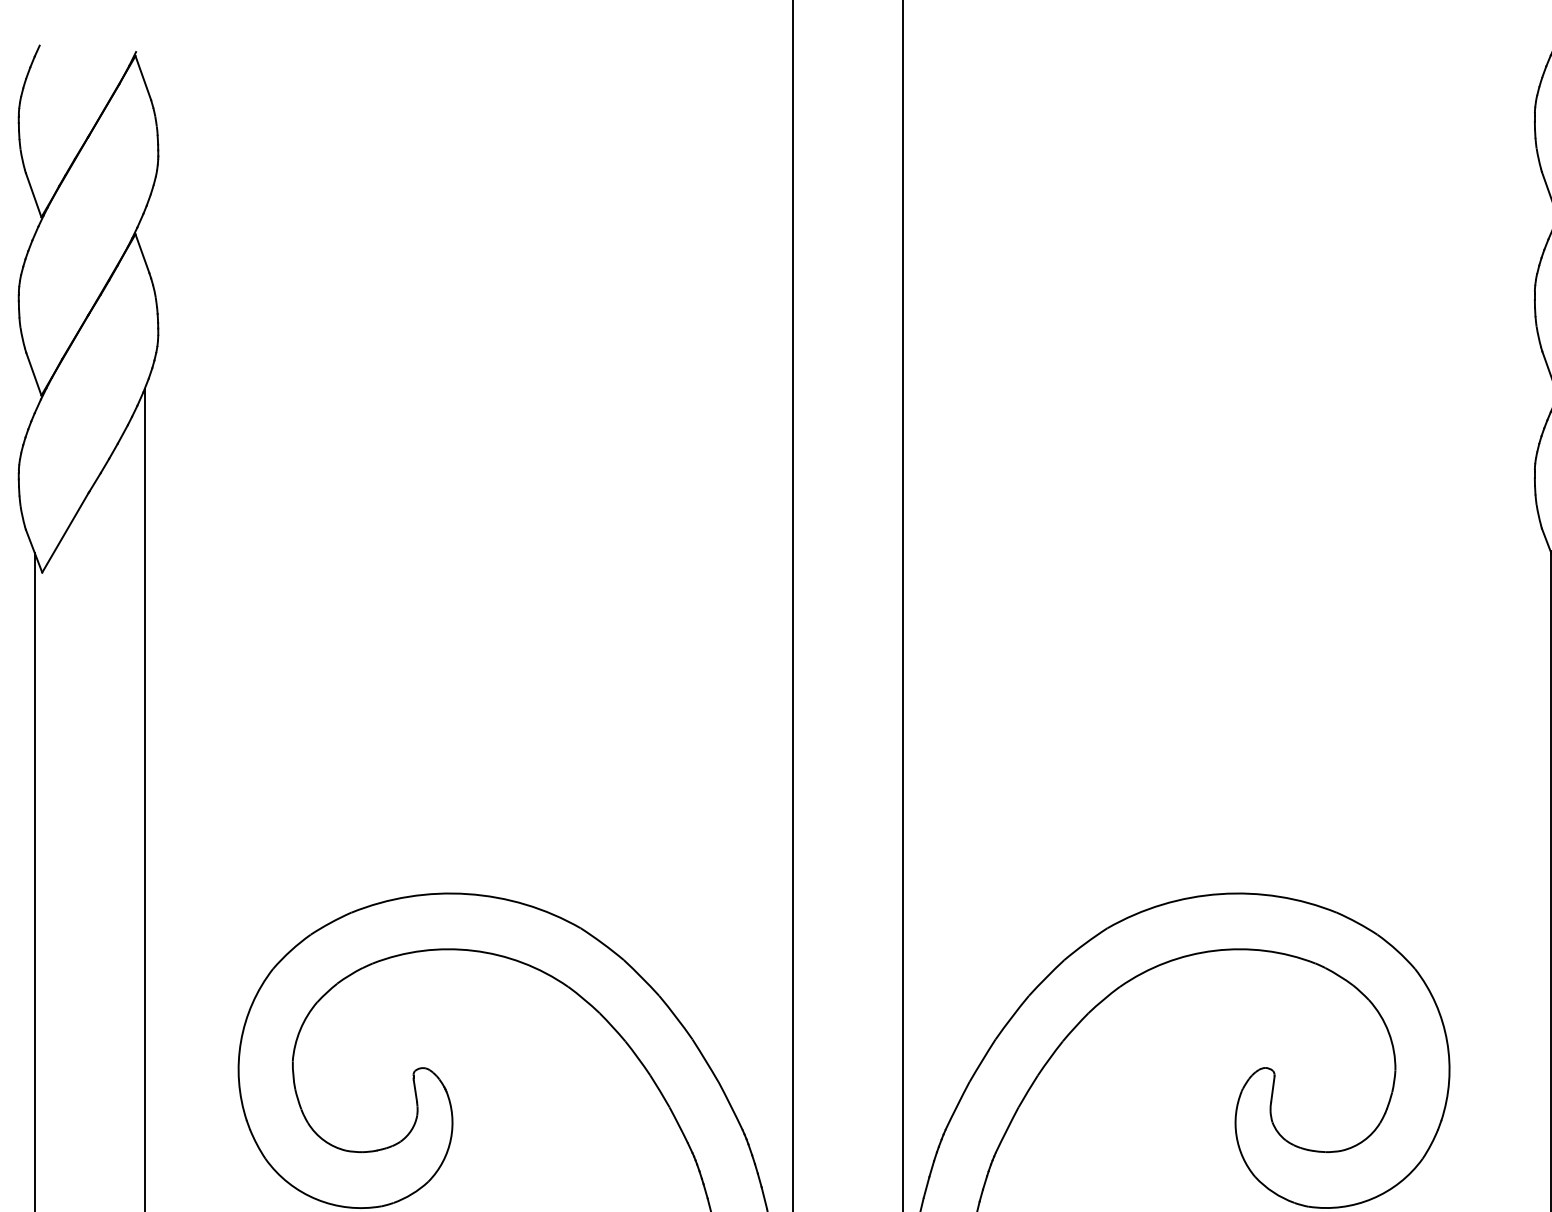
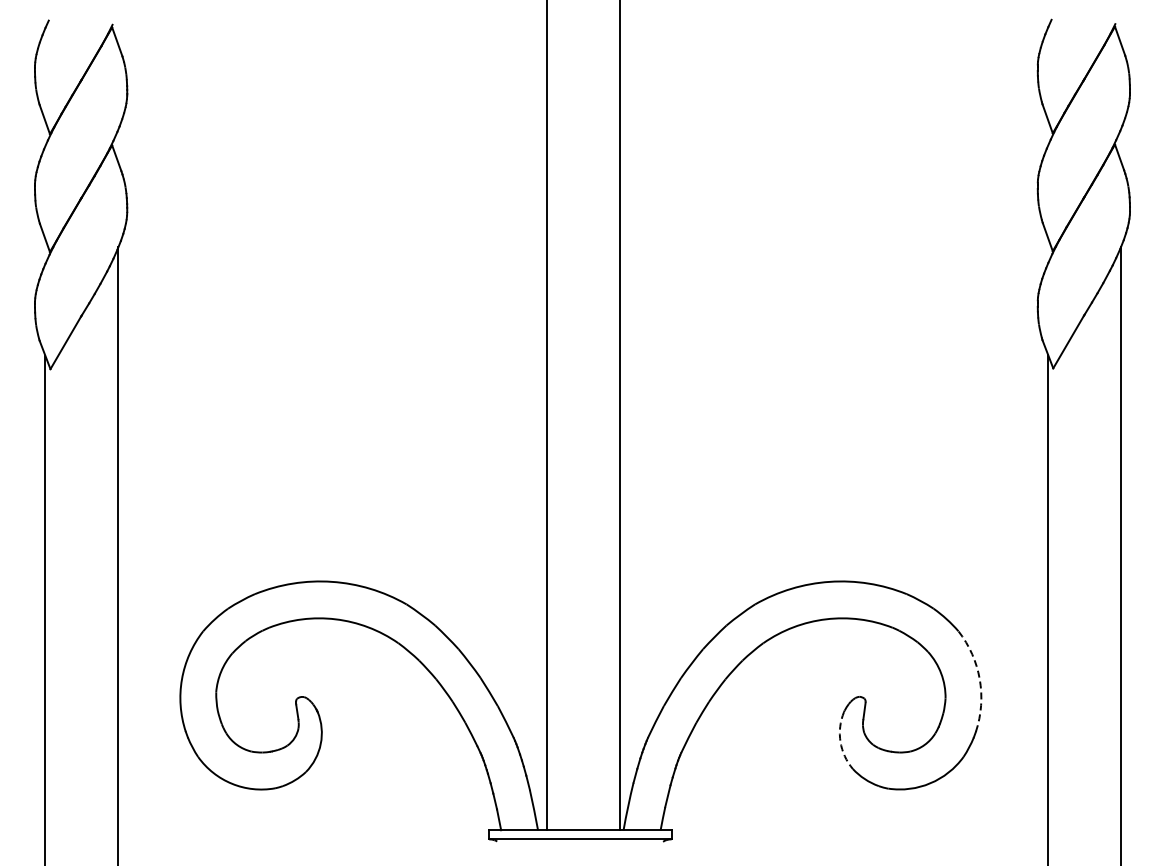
arc: (1446, 1041) -> (979, 679), solid -> dashed
arc: (1236, 1135) -> (840, 741), solid -> dashed

